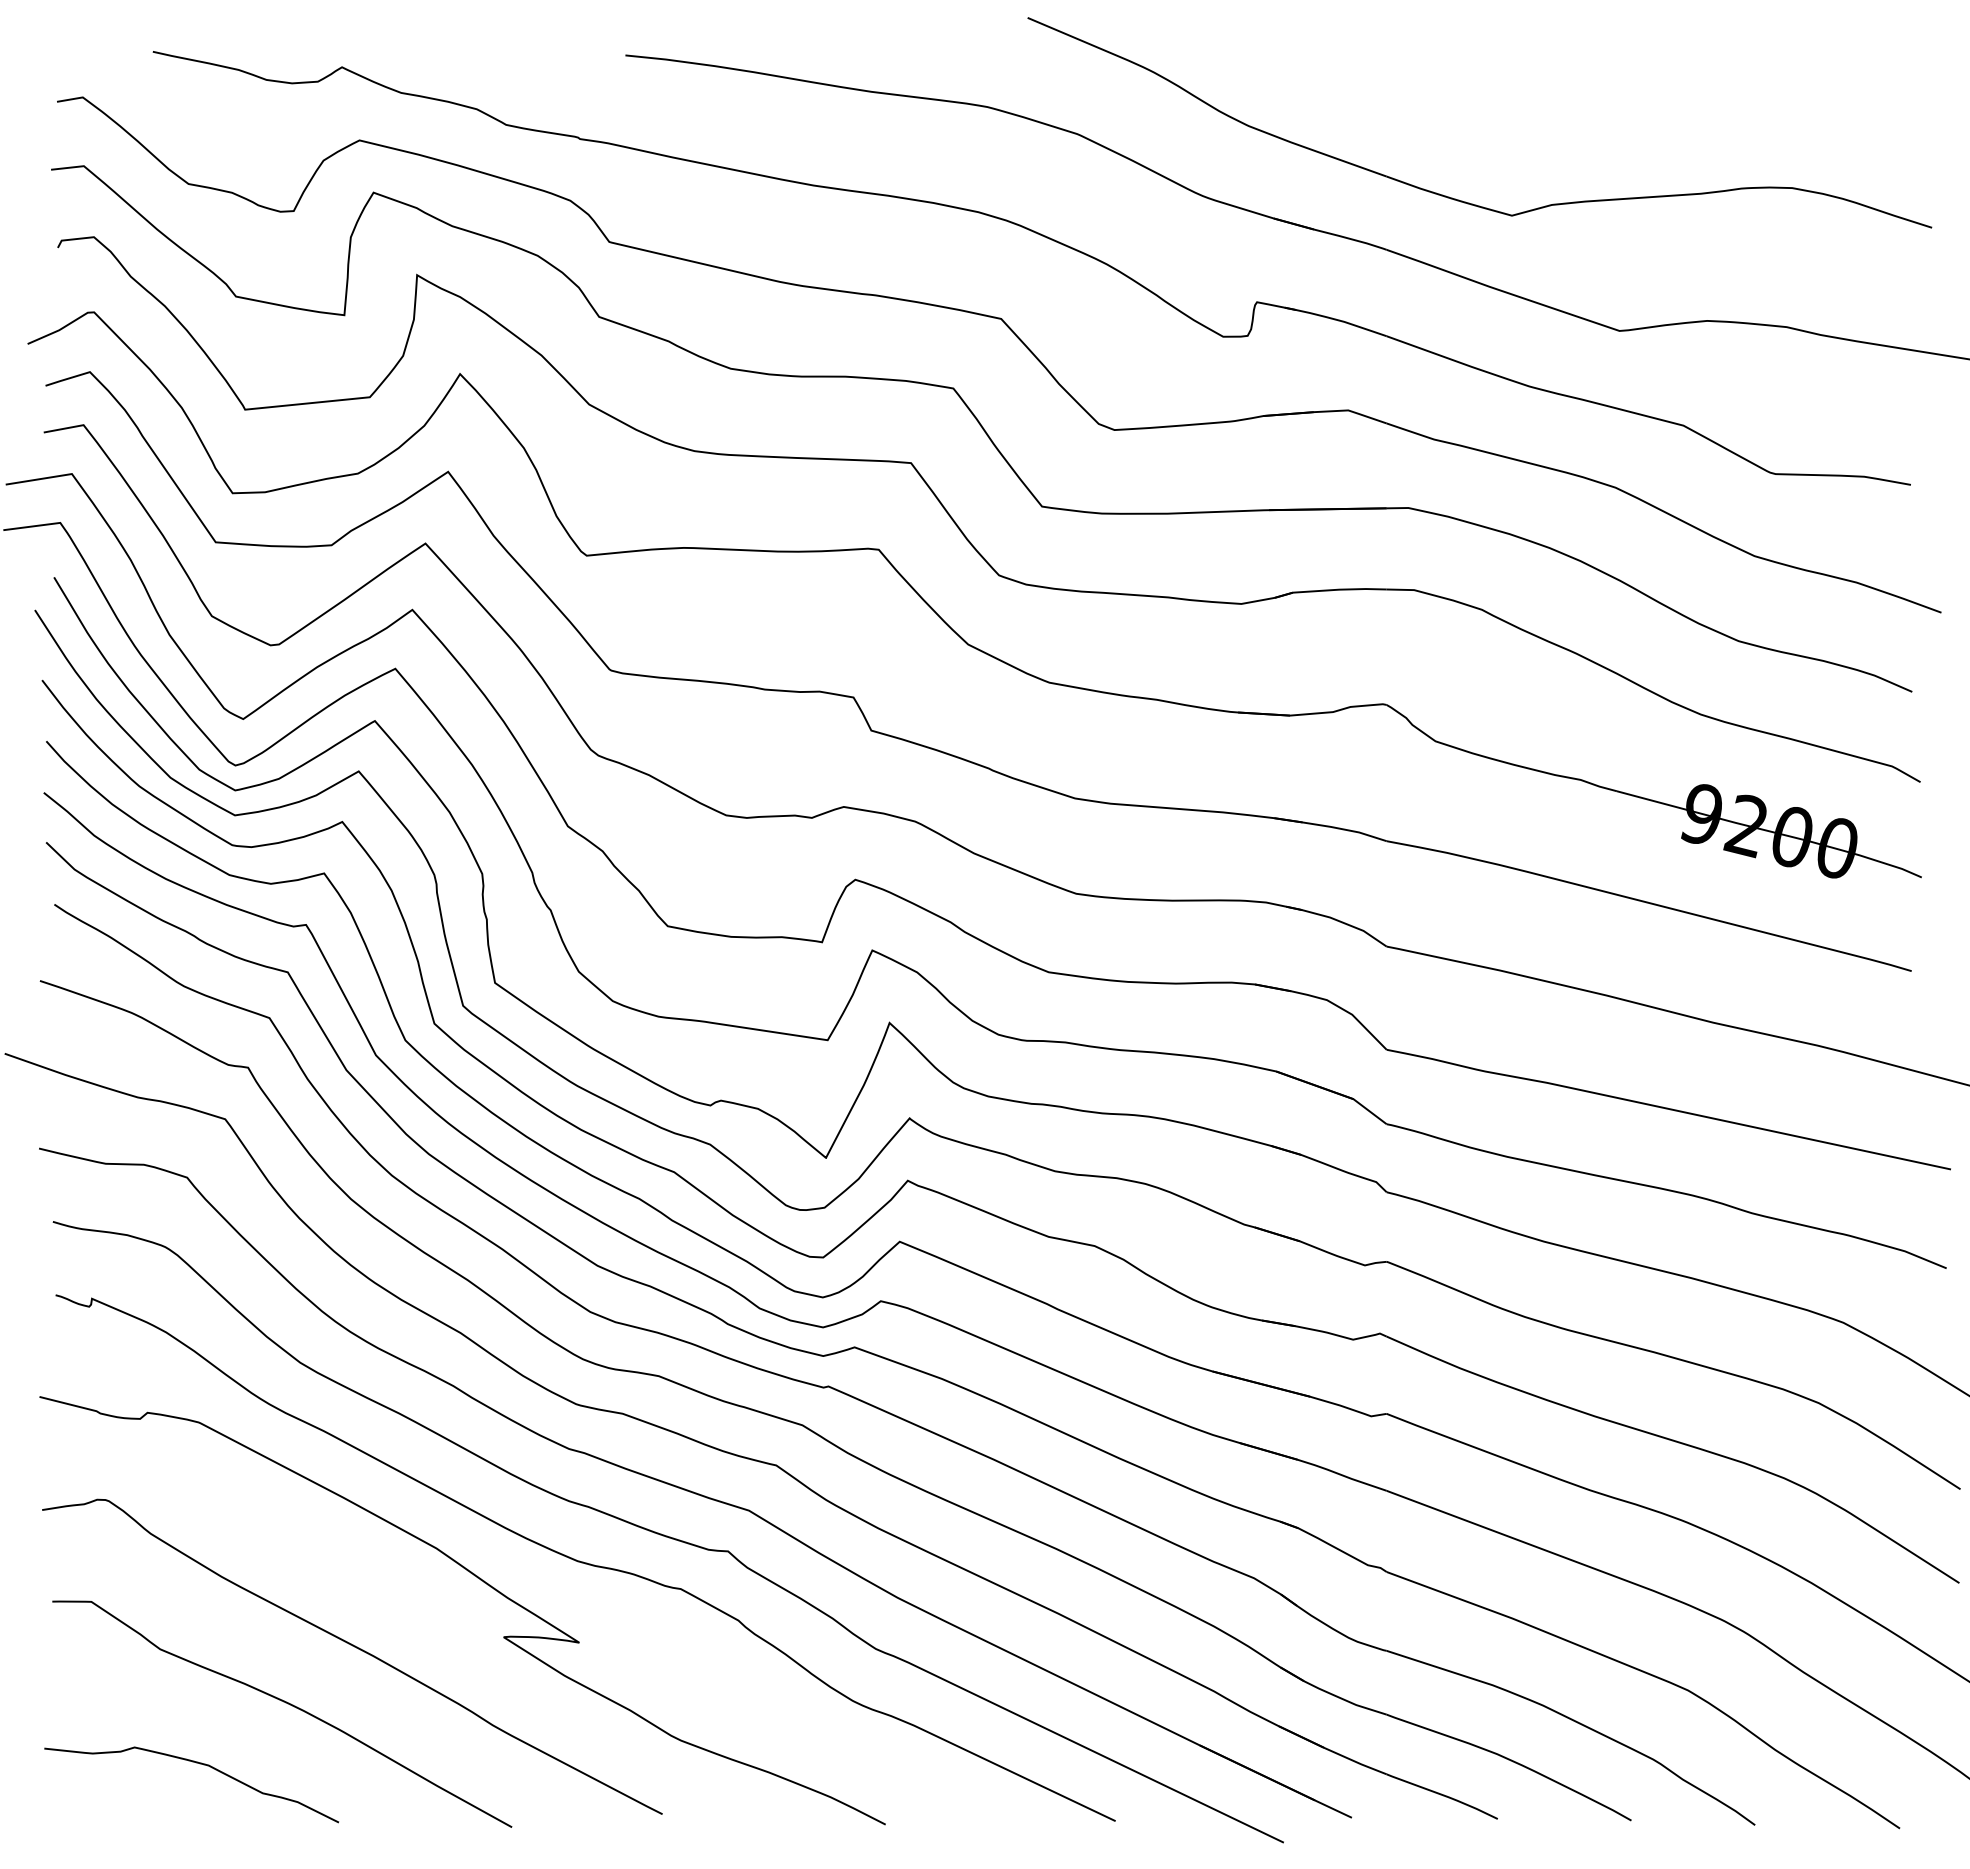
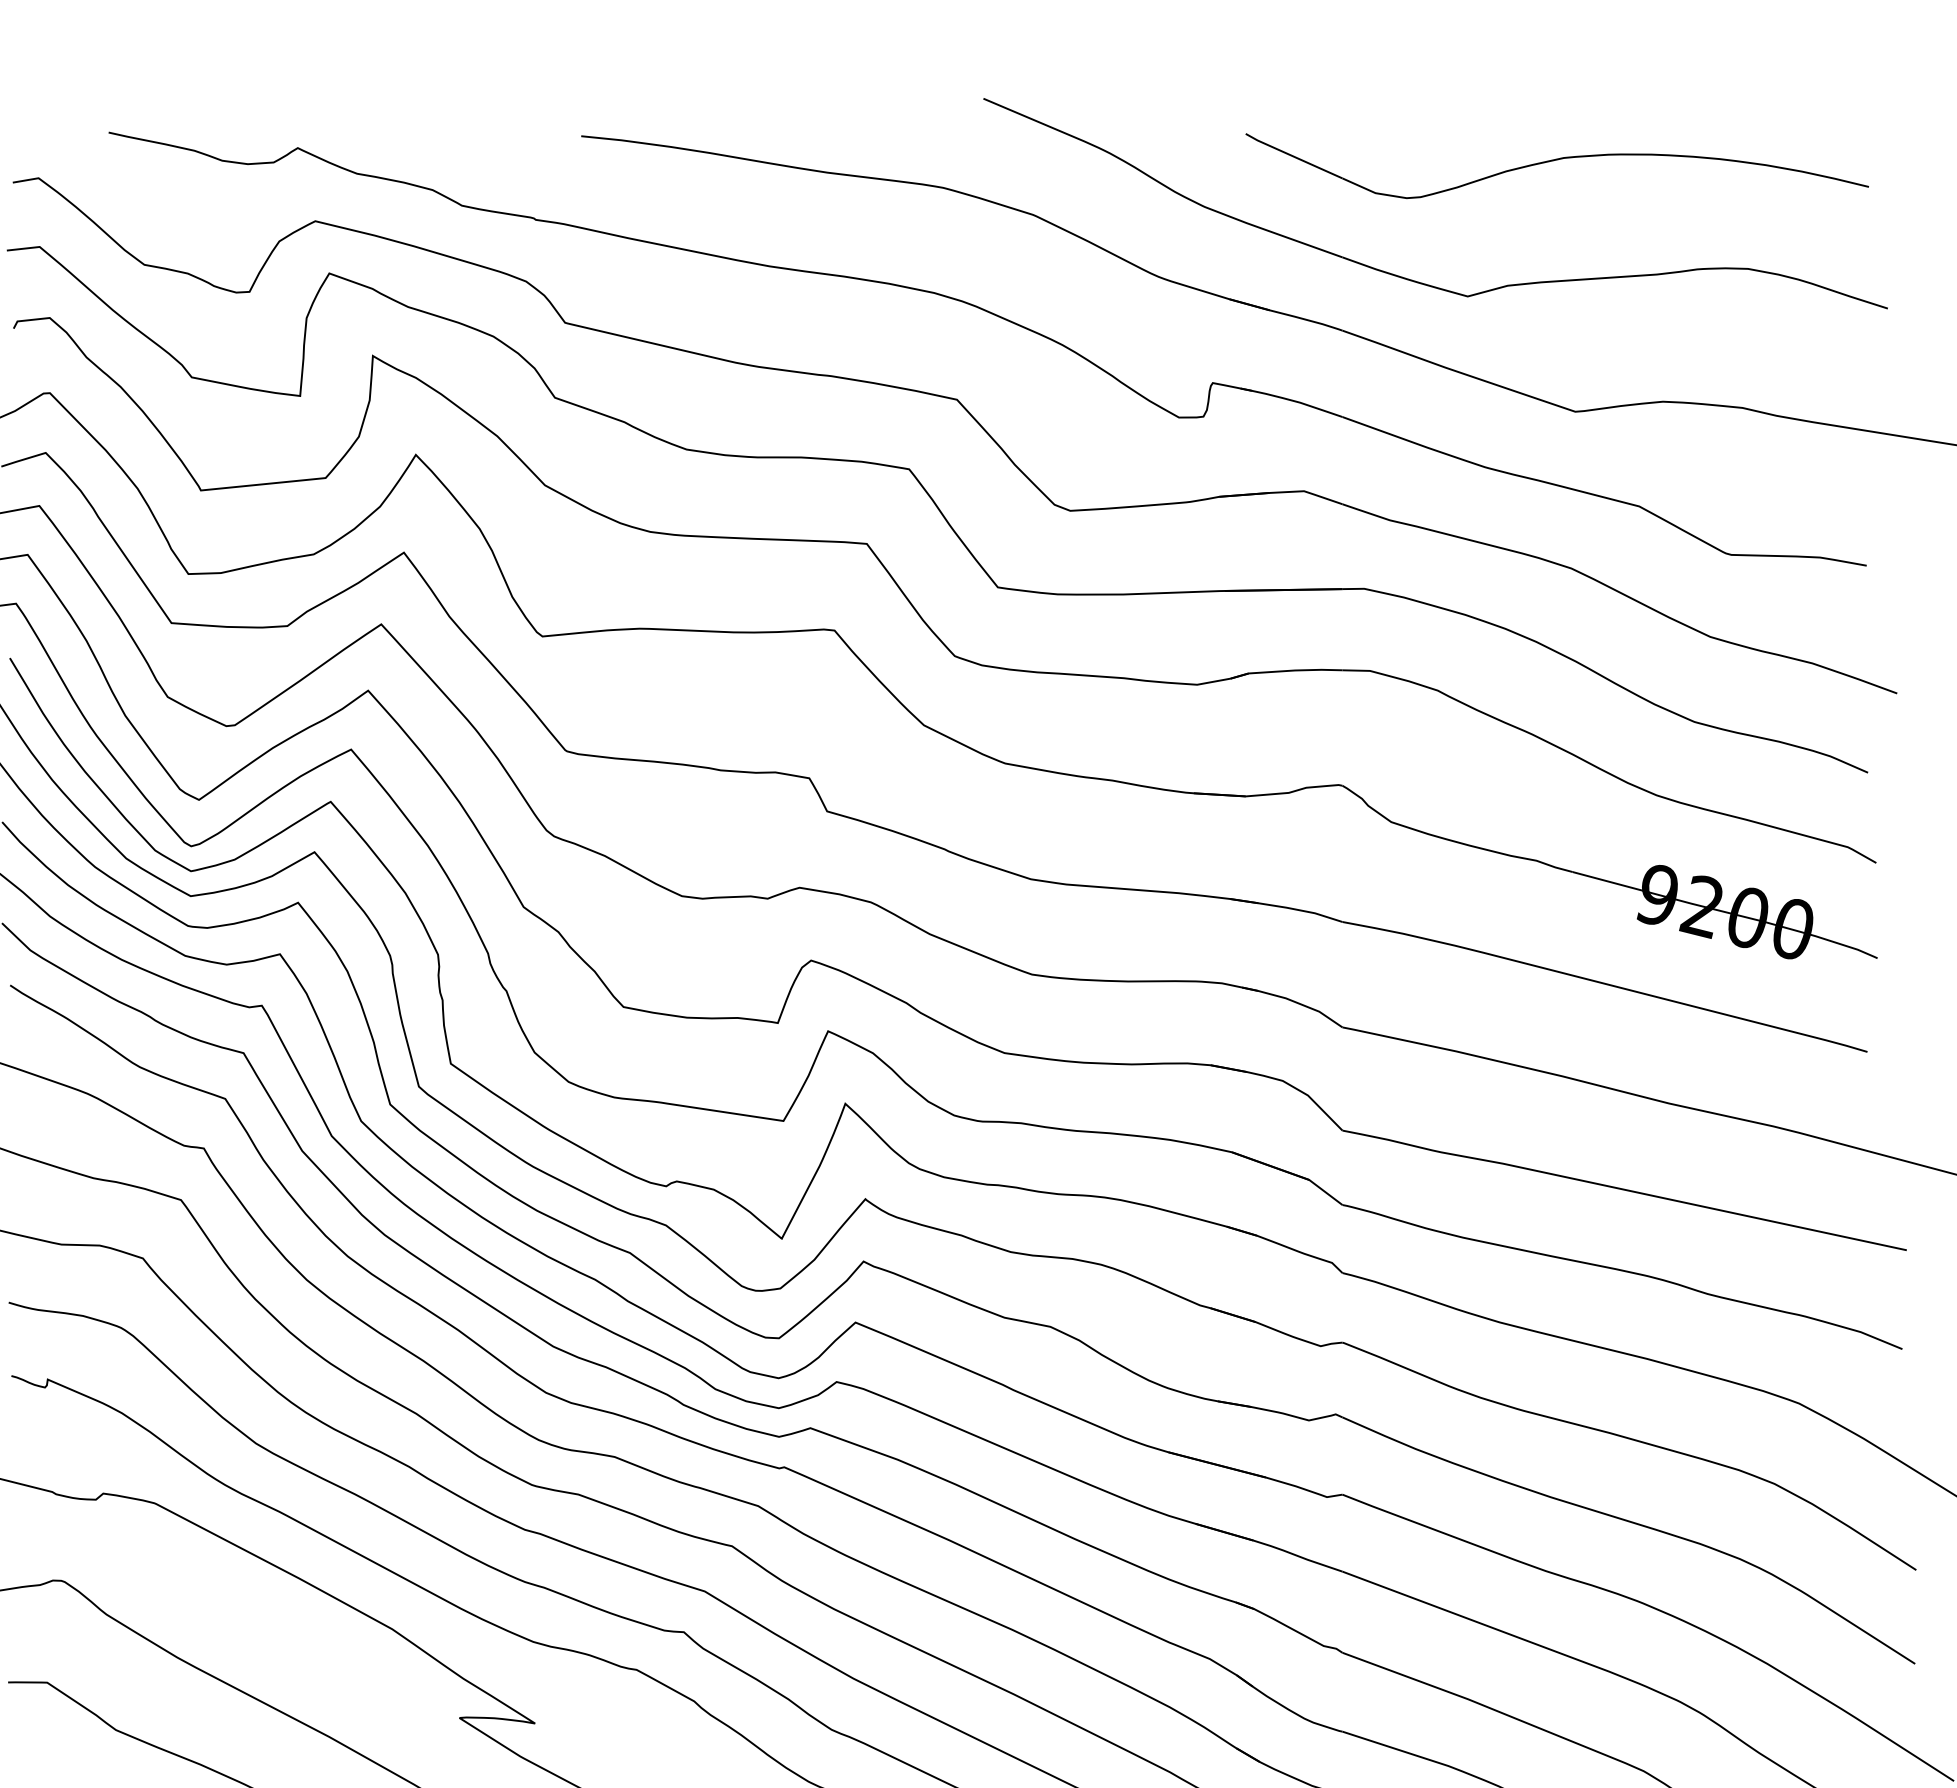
part: (1601, 85) -> (1557, 166), added

